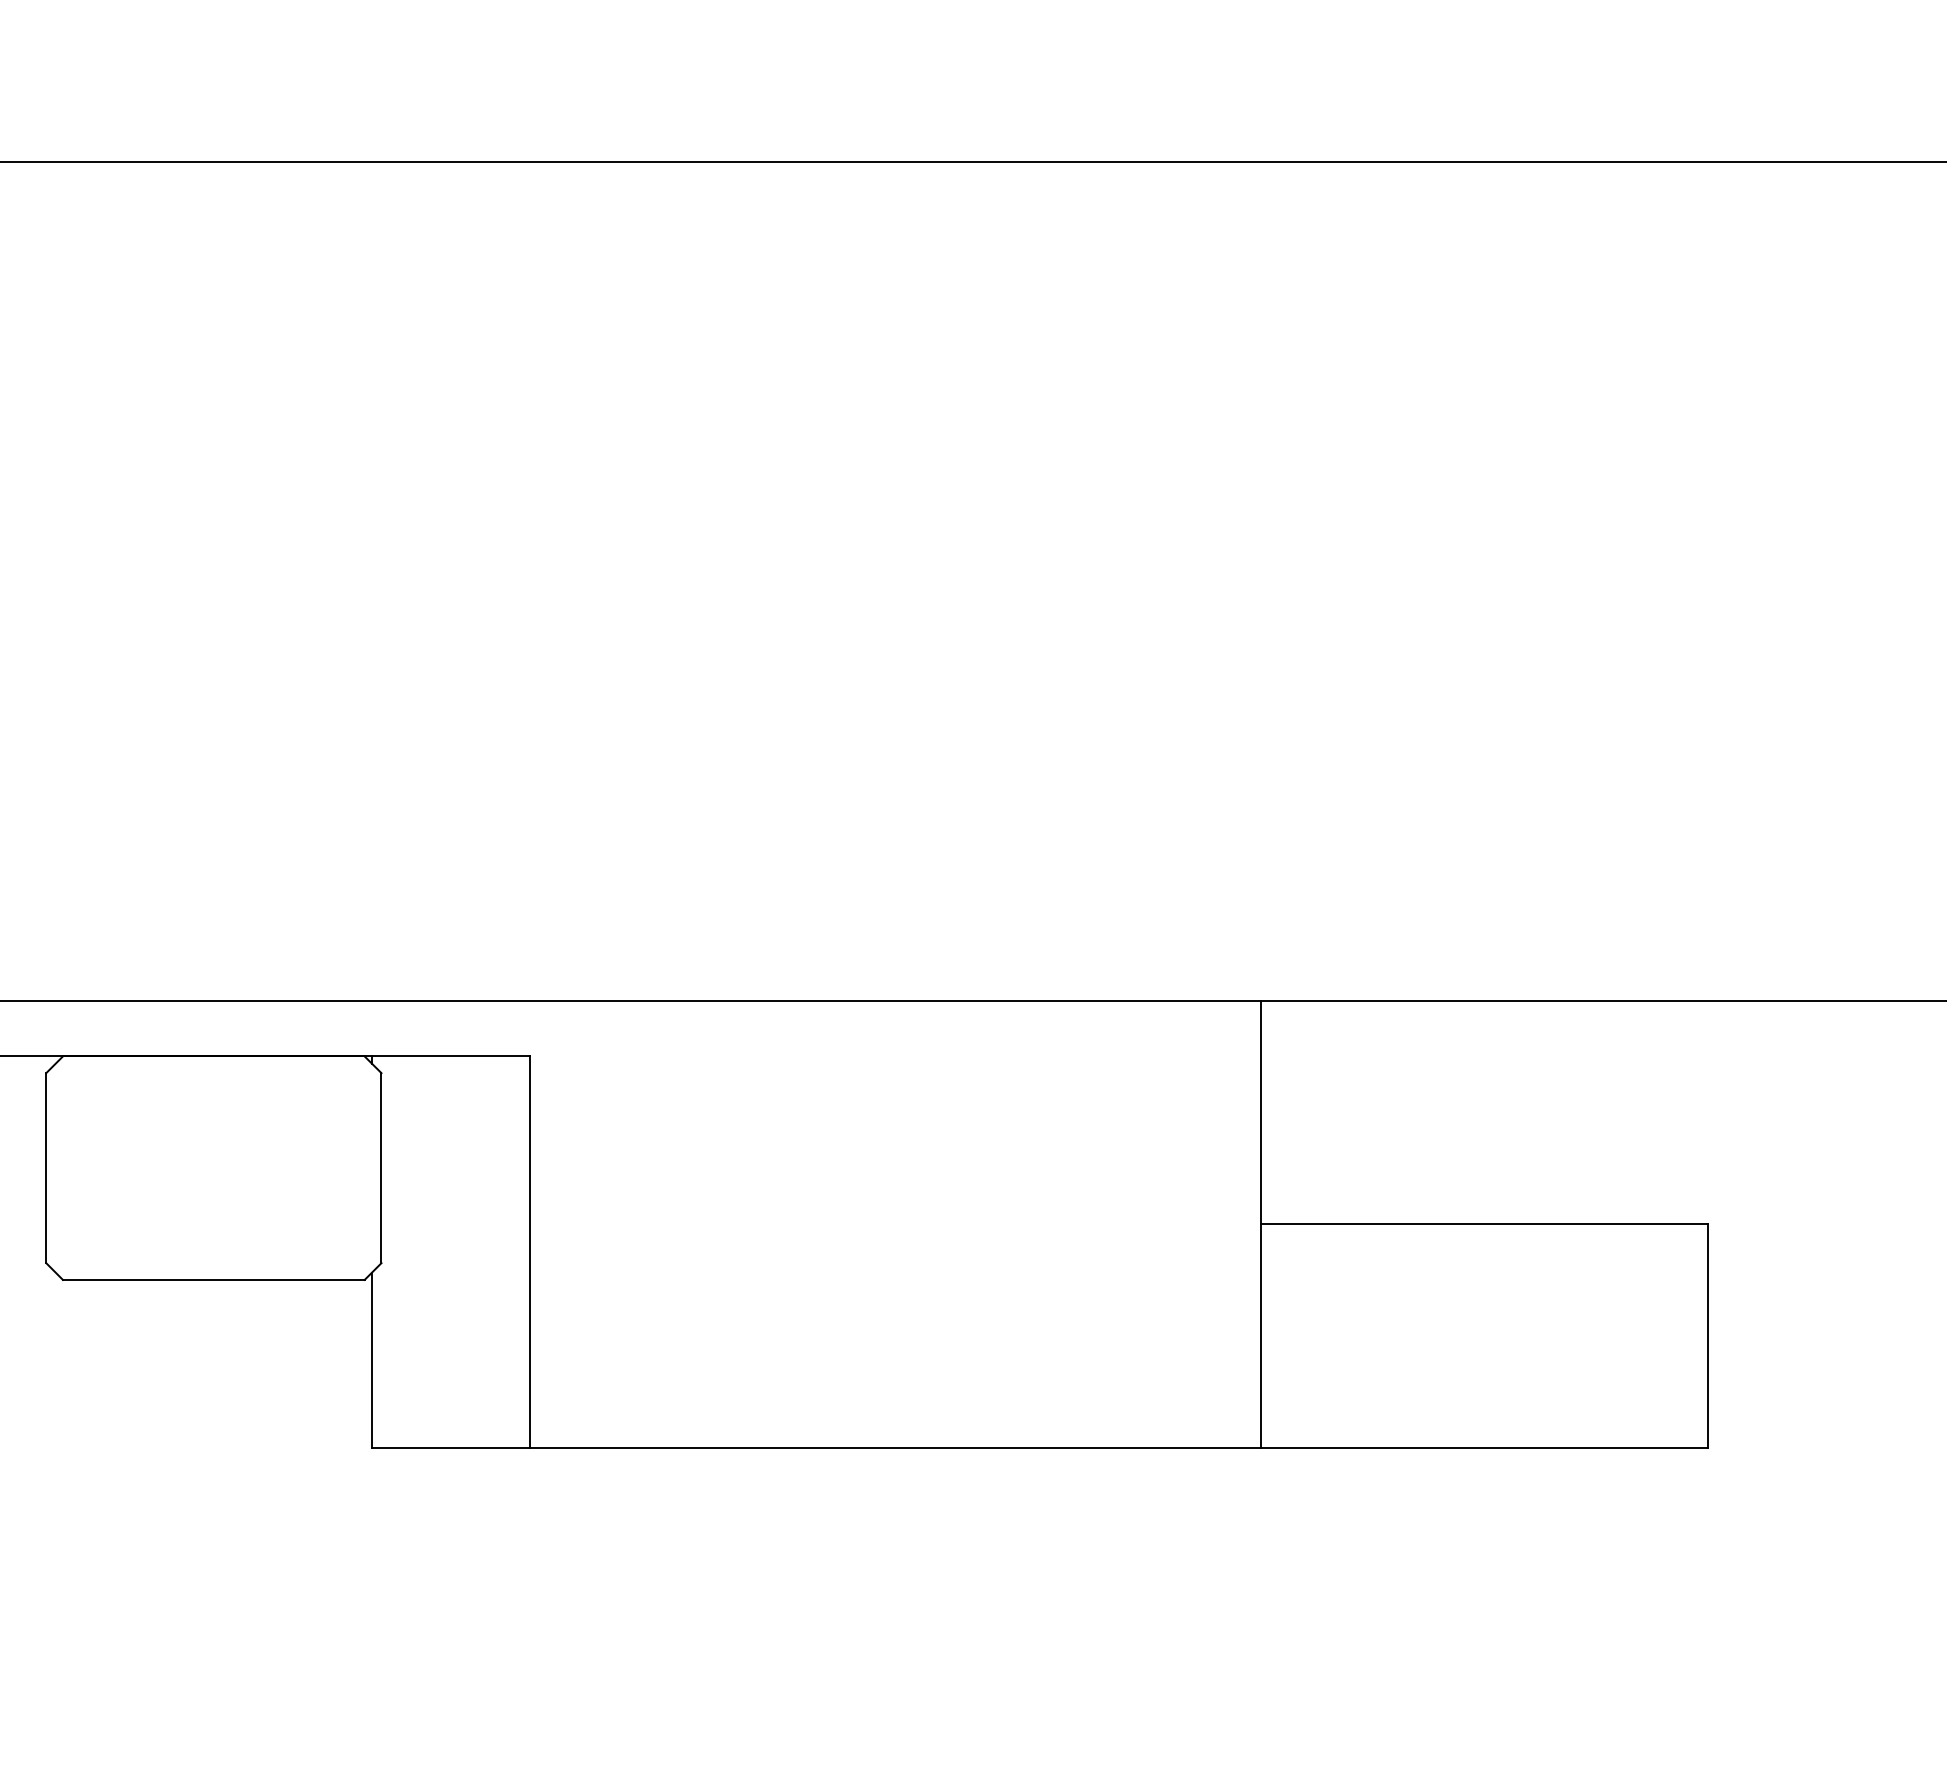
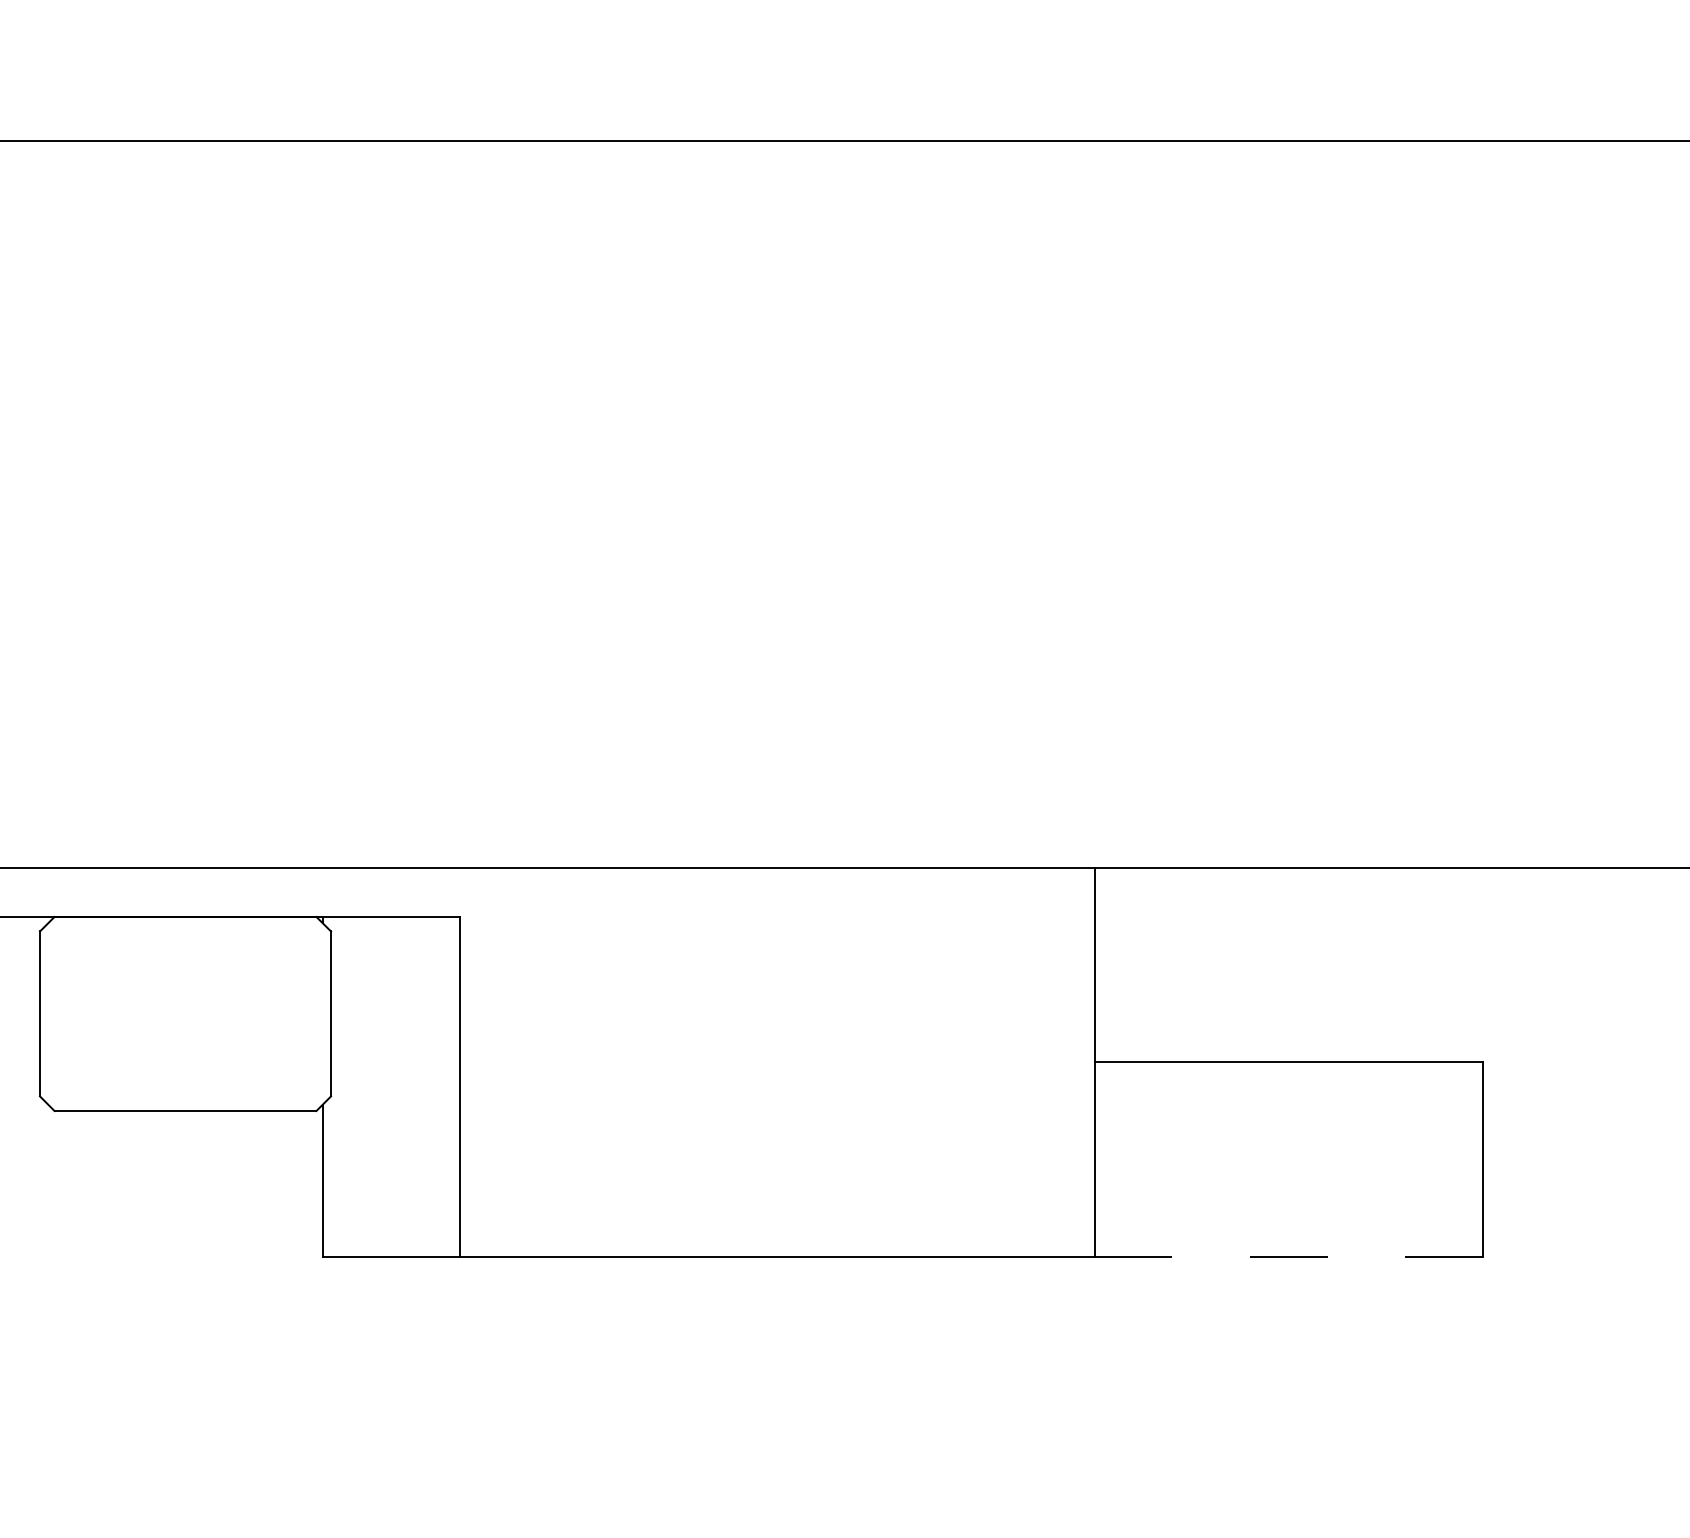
line: (1485, 1447) -> (1289, 1256), solid -> dashed

